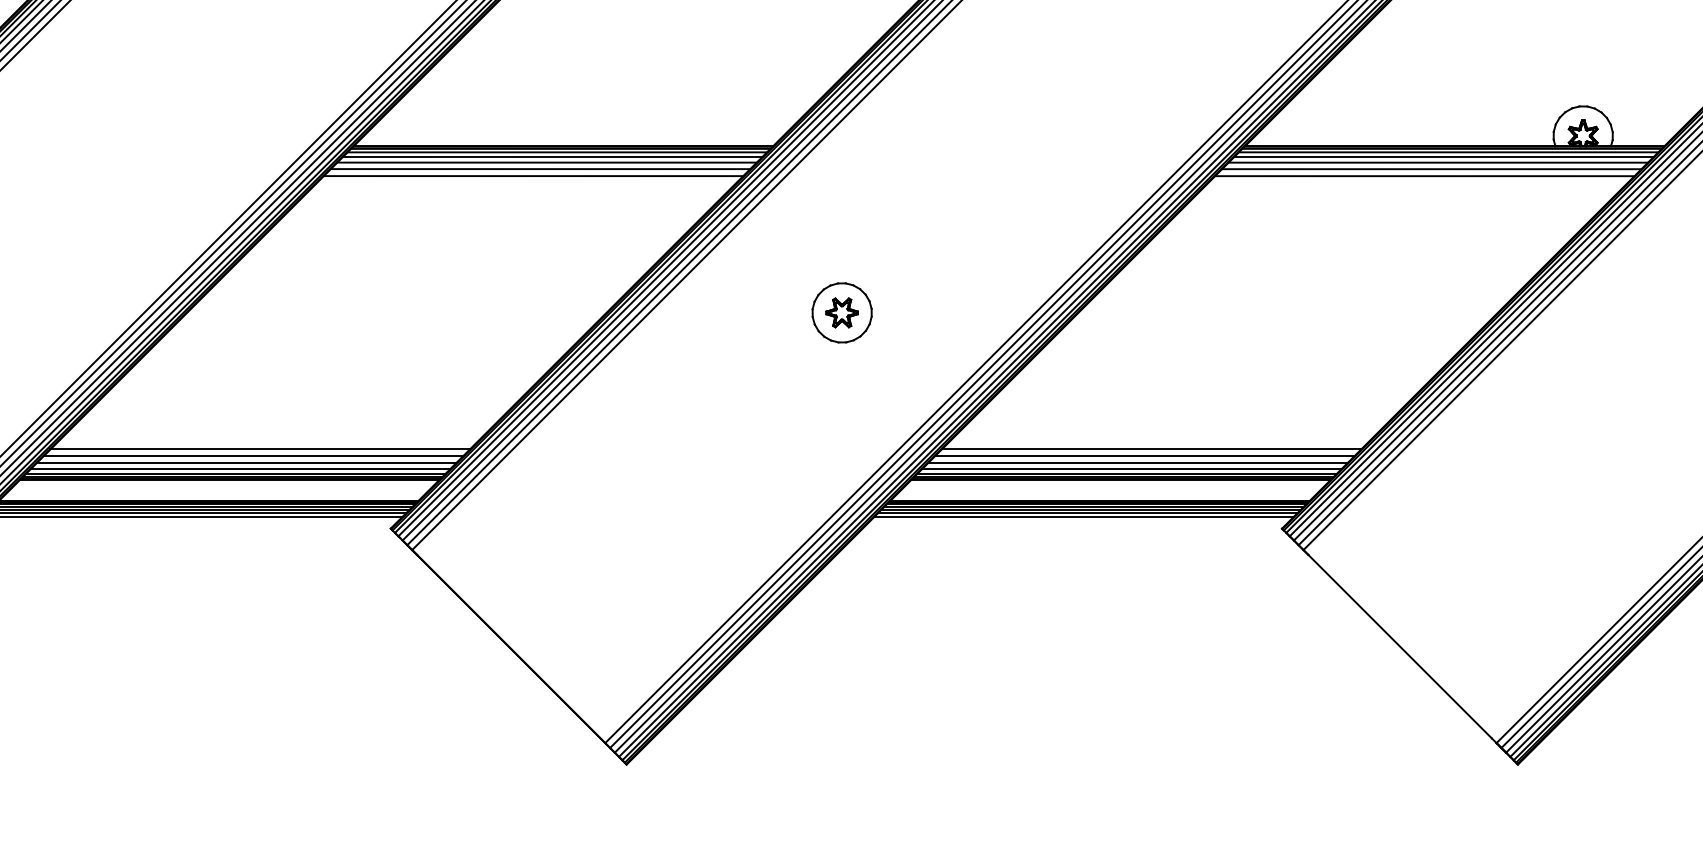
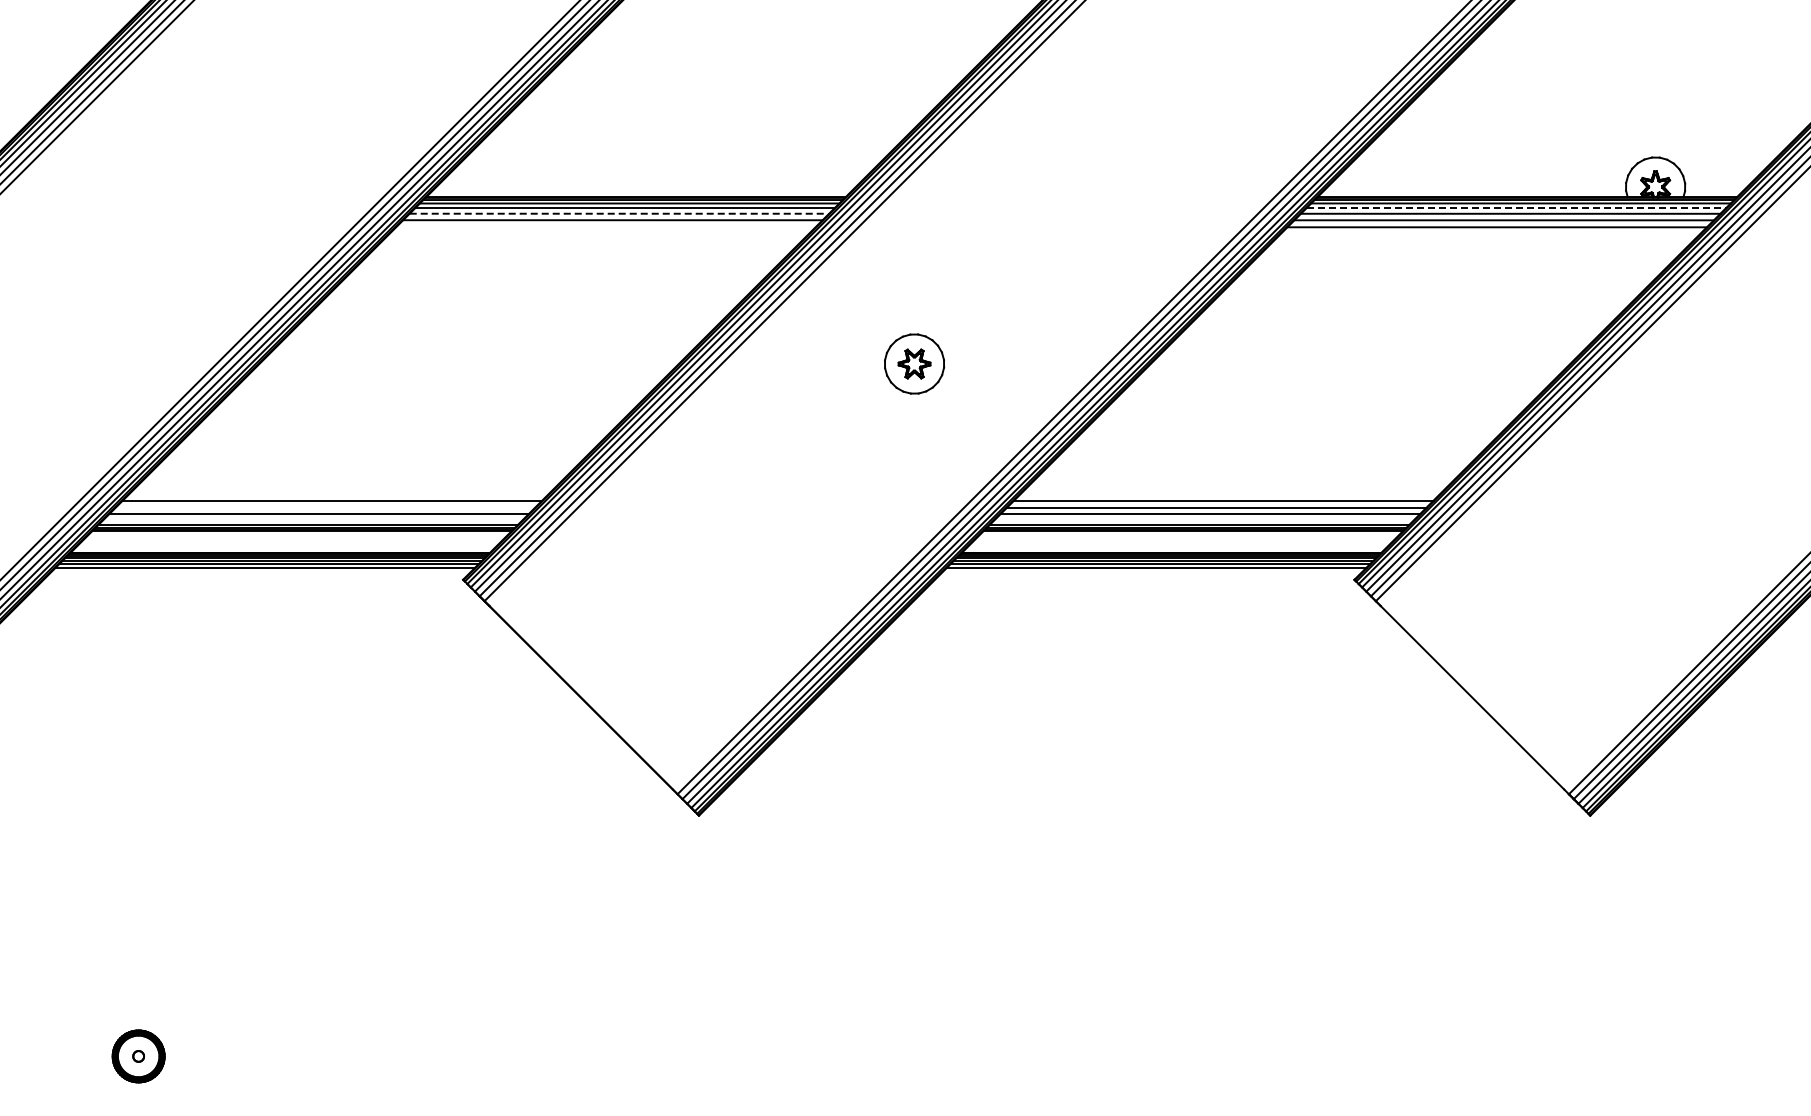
line: (1444, 157) -> (1516, 208), solid -> dashed
line: (547, 162) -> (619, 213), solid -> dashed
line: (533, 176) -> (605, 227), removed
line: (253, 456) -> (325, 507), removed
line: (240, 469) -> (312, 520), removed
line: (1132, 469) -> (1204, 520), removed

